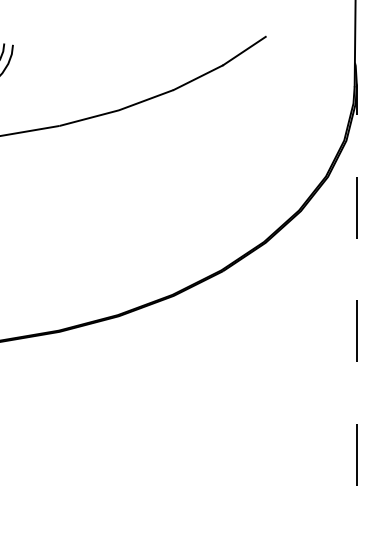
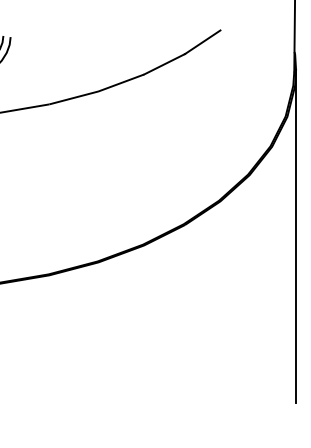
line: (356, 285) -> (295, 236), dashed -> solid

